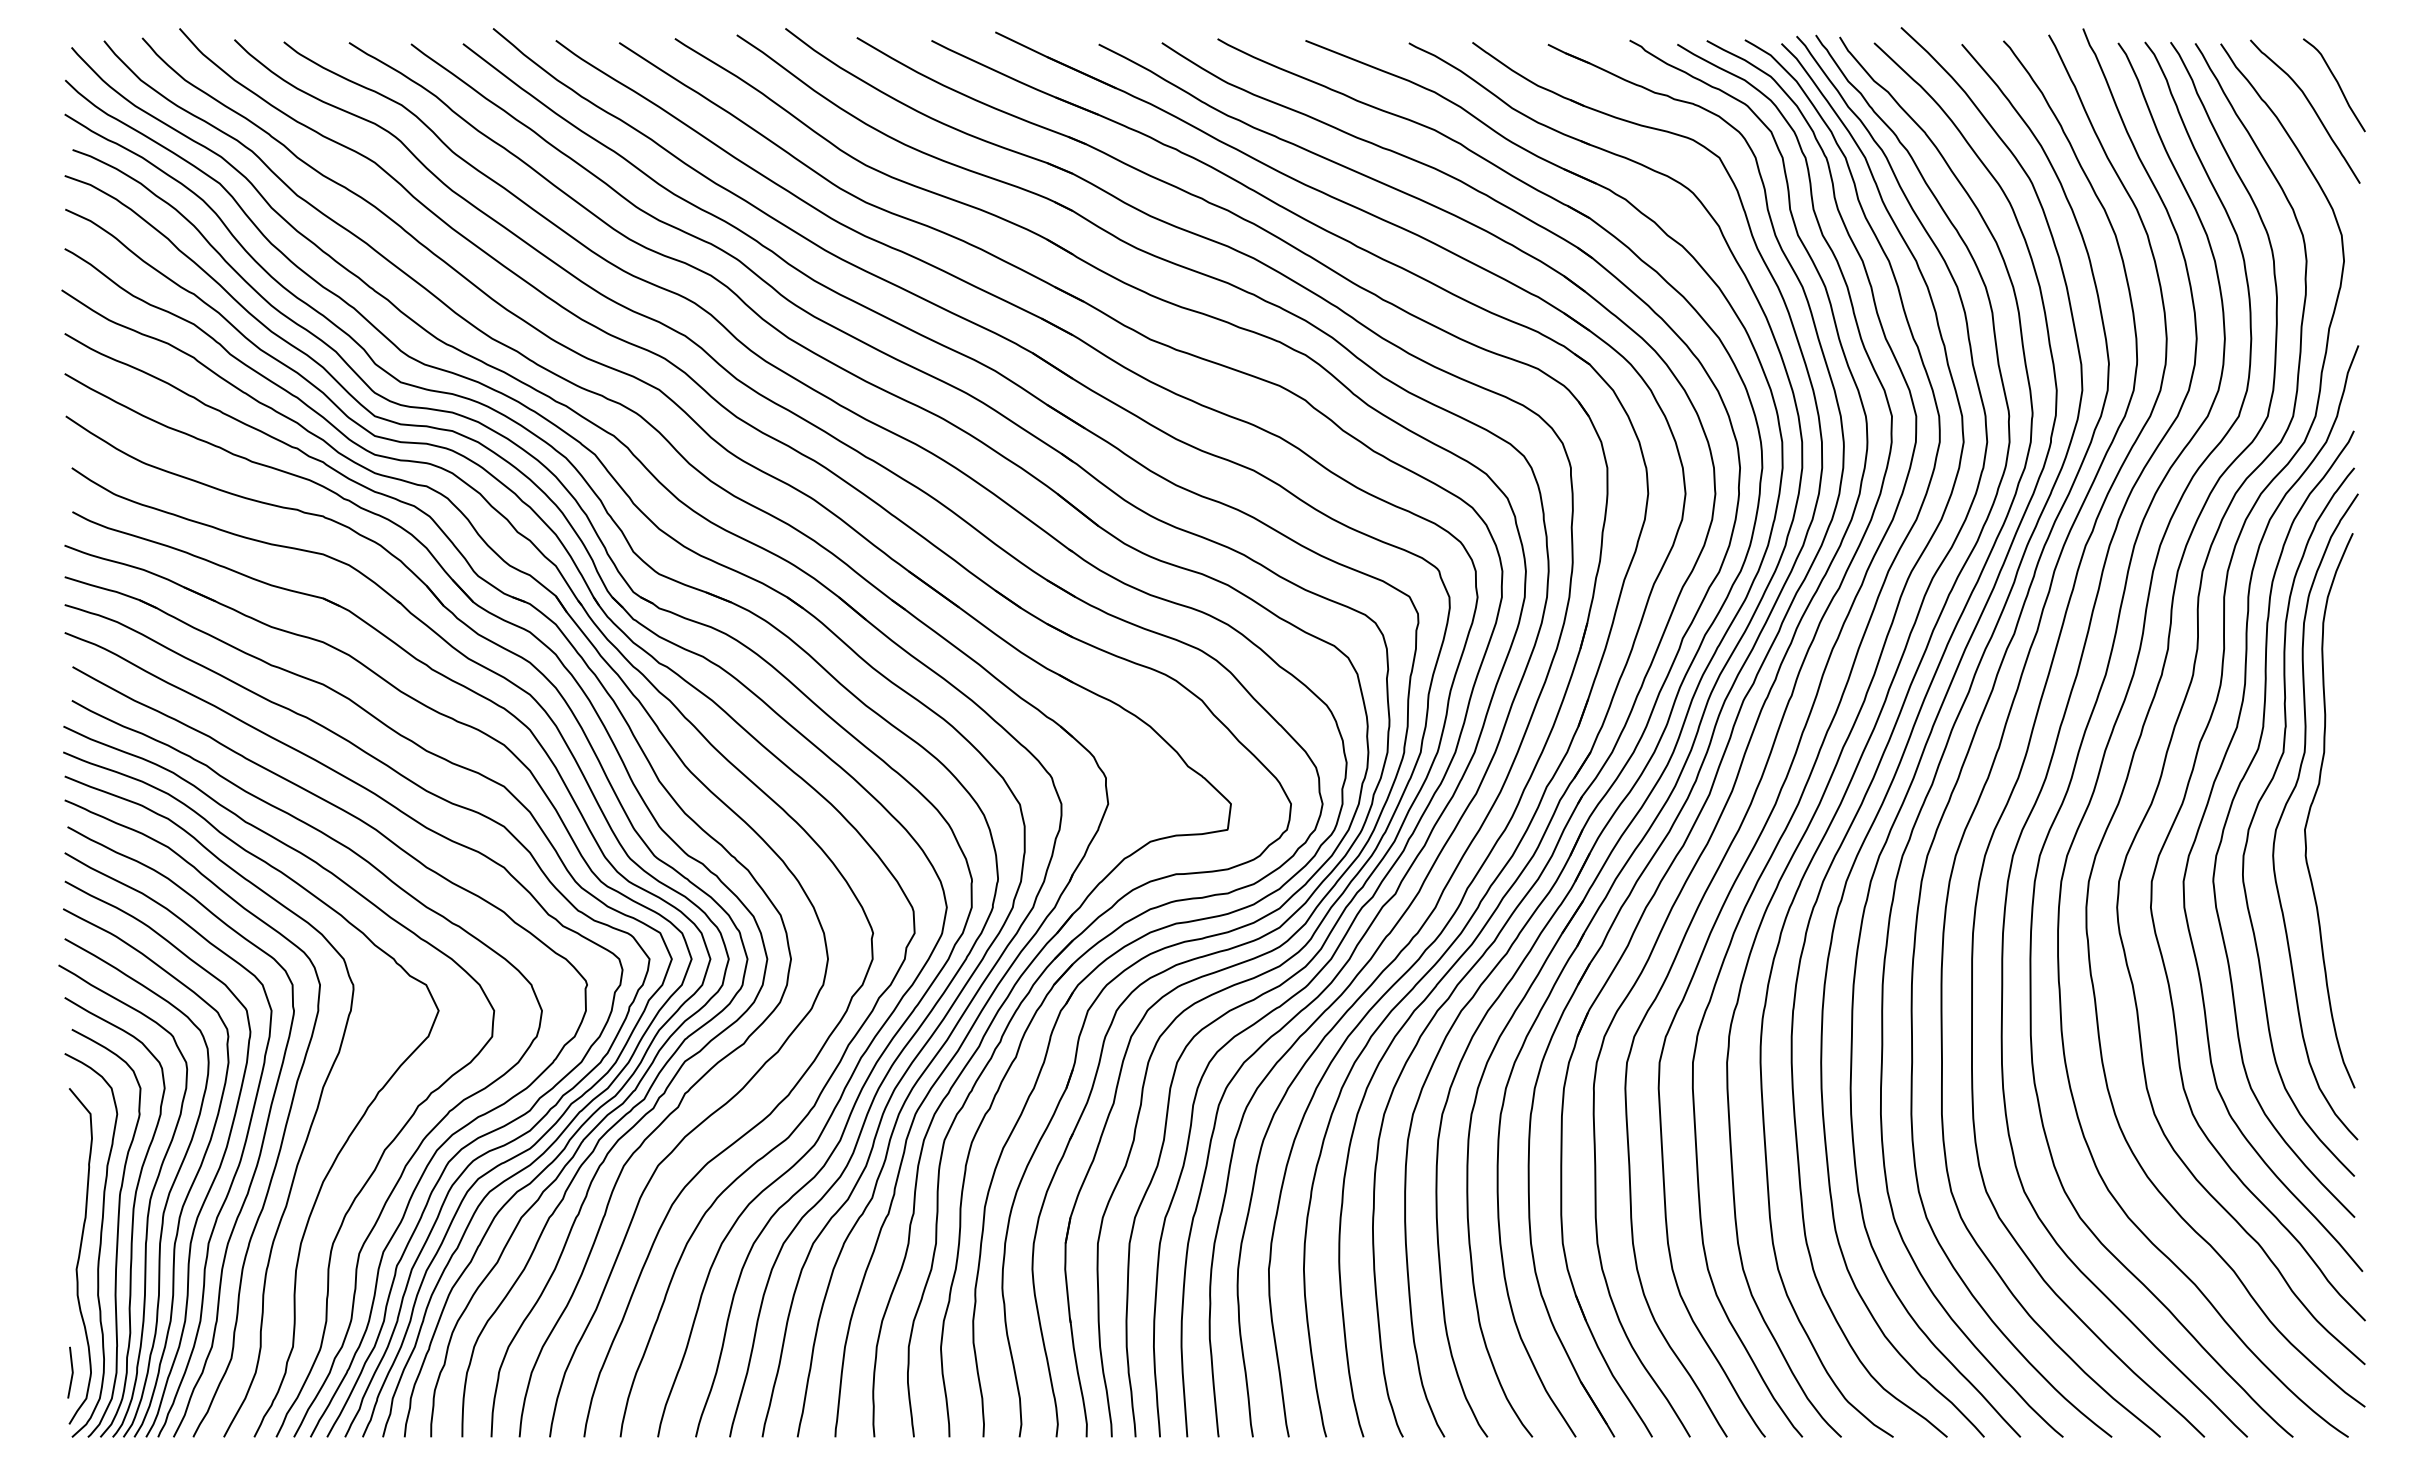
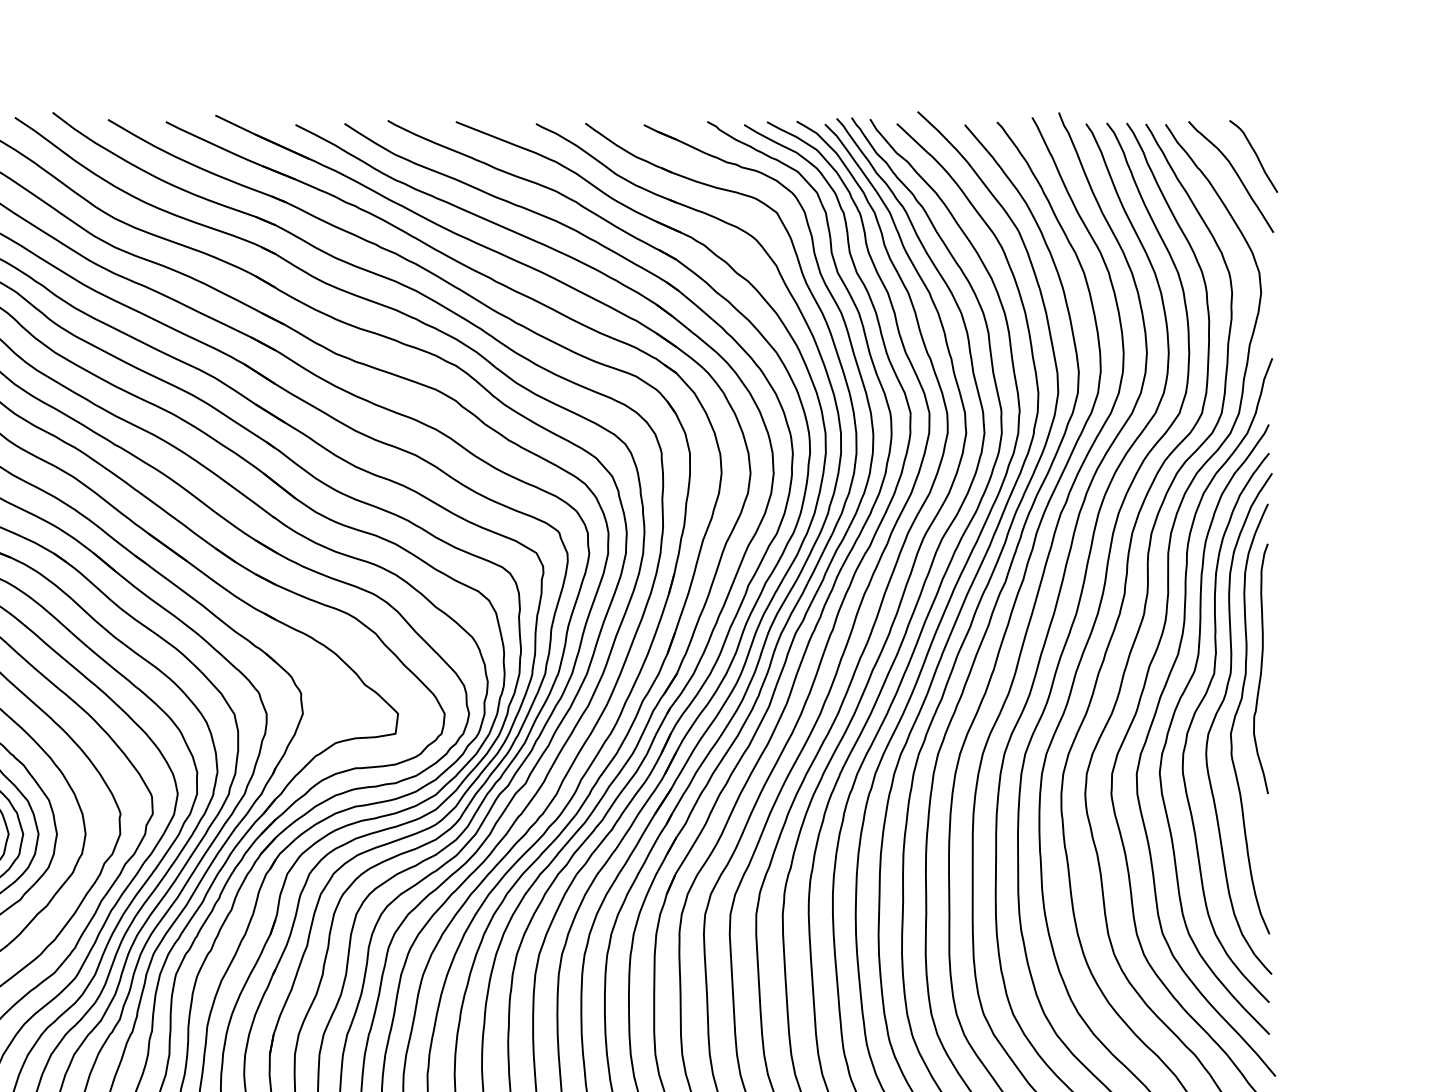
curve: (2343, 745) -> (1260, 668), added

